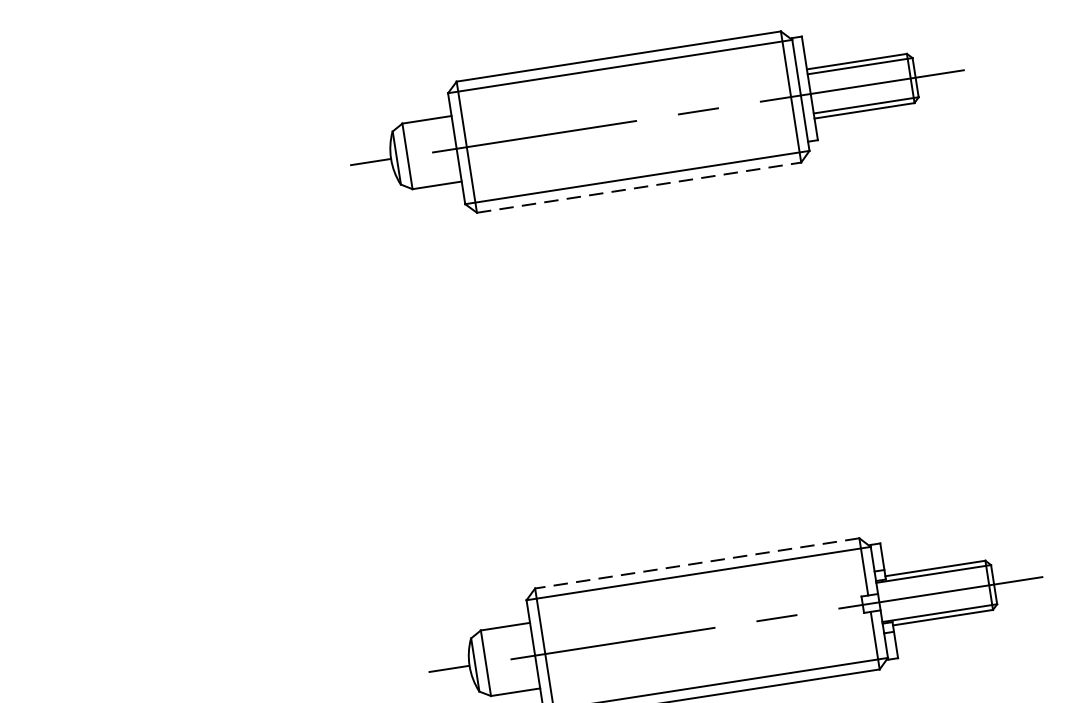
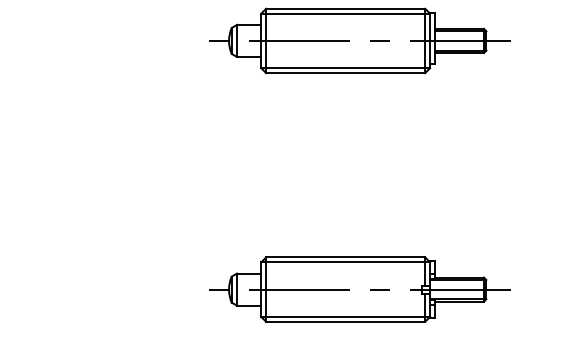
line: (638, 188) -> (345, 73), dashed -> solid
line: (696, 563) -> (345, 257), dashed -> solid

